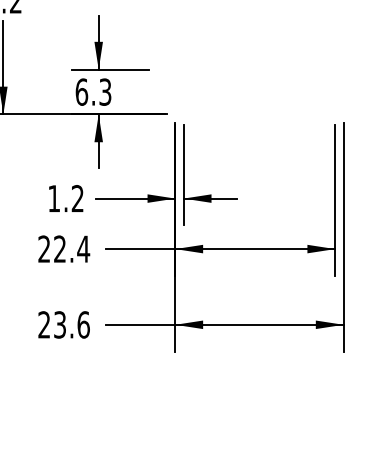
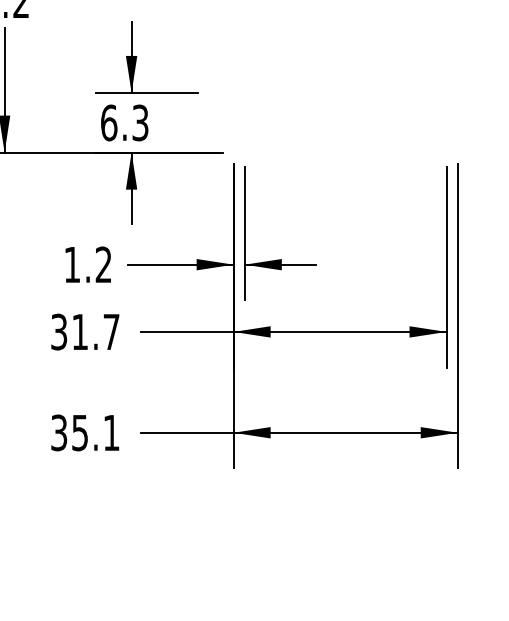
text: (64, 248) -> (86, 331), 22.4 -> 31.7
text: (63, 324) -> (84, 432), 23.6 -> 35.1

